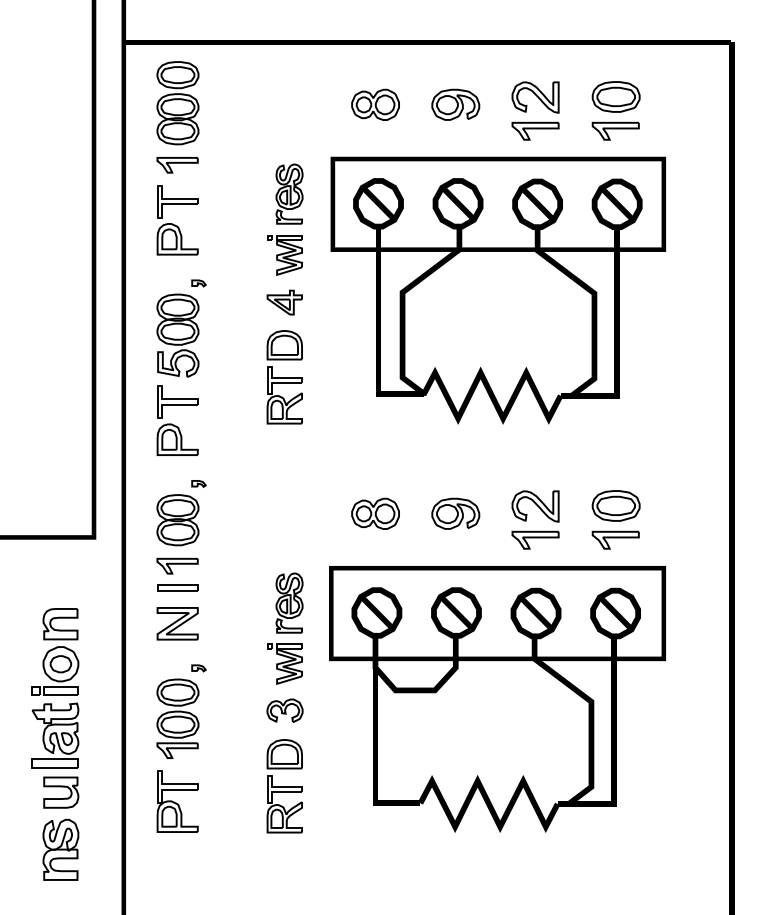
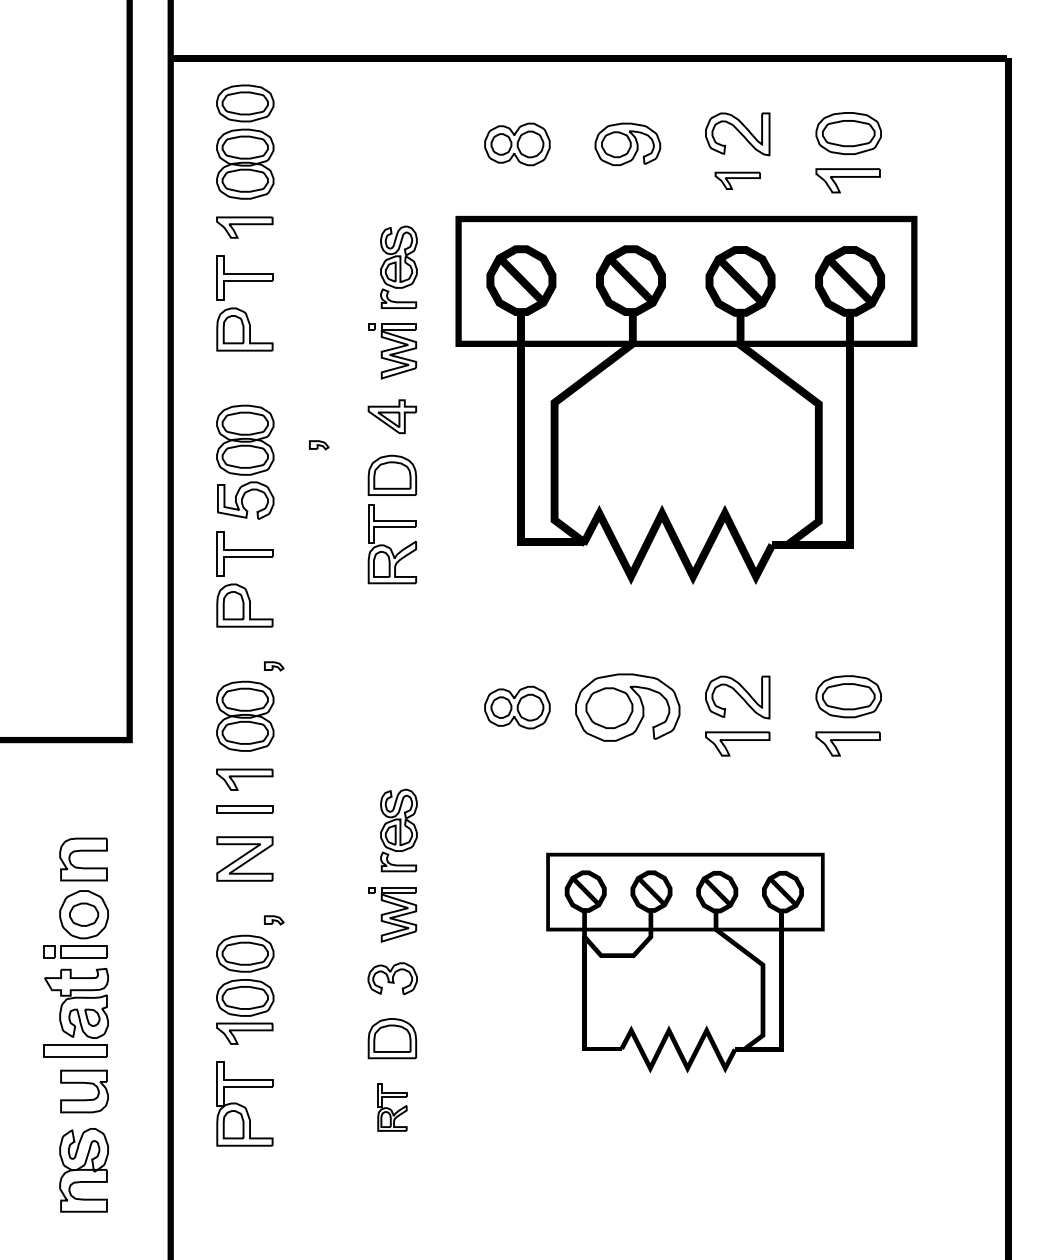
part: (535, 131) -> (737, 180), size x0.7
part: (199, 283) -> (319, 445), moved
part: (455, 513) -> (627, 707), size x1.6
part: (497, 698) -> (685, 962), size x0.6
part: (284, 804) -> (392, 1107), size x0.6

